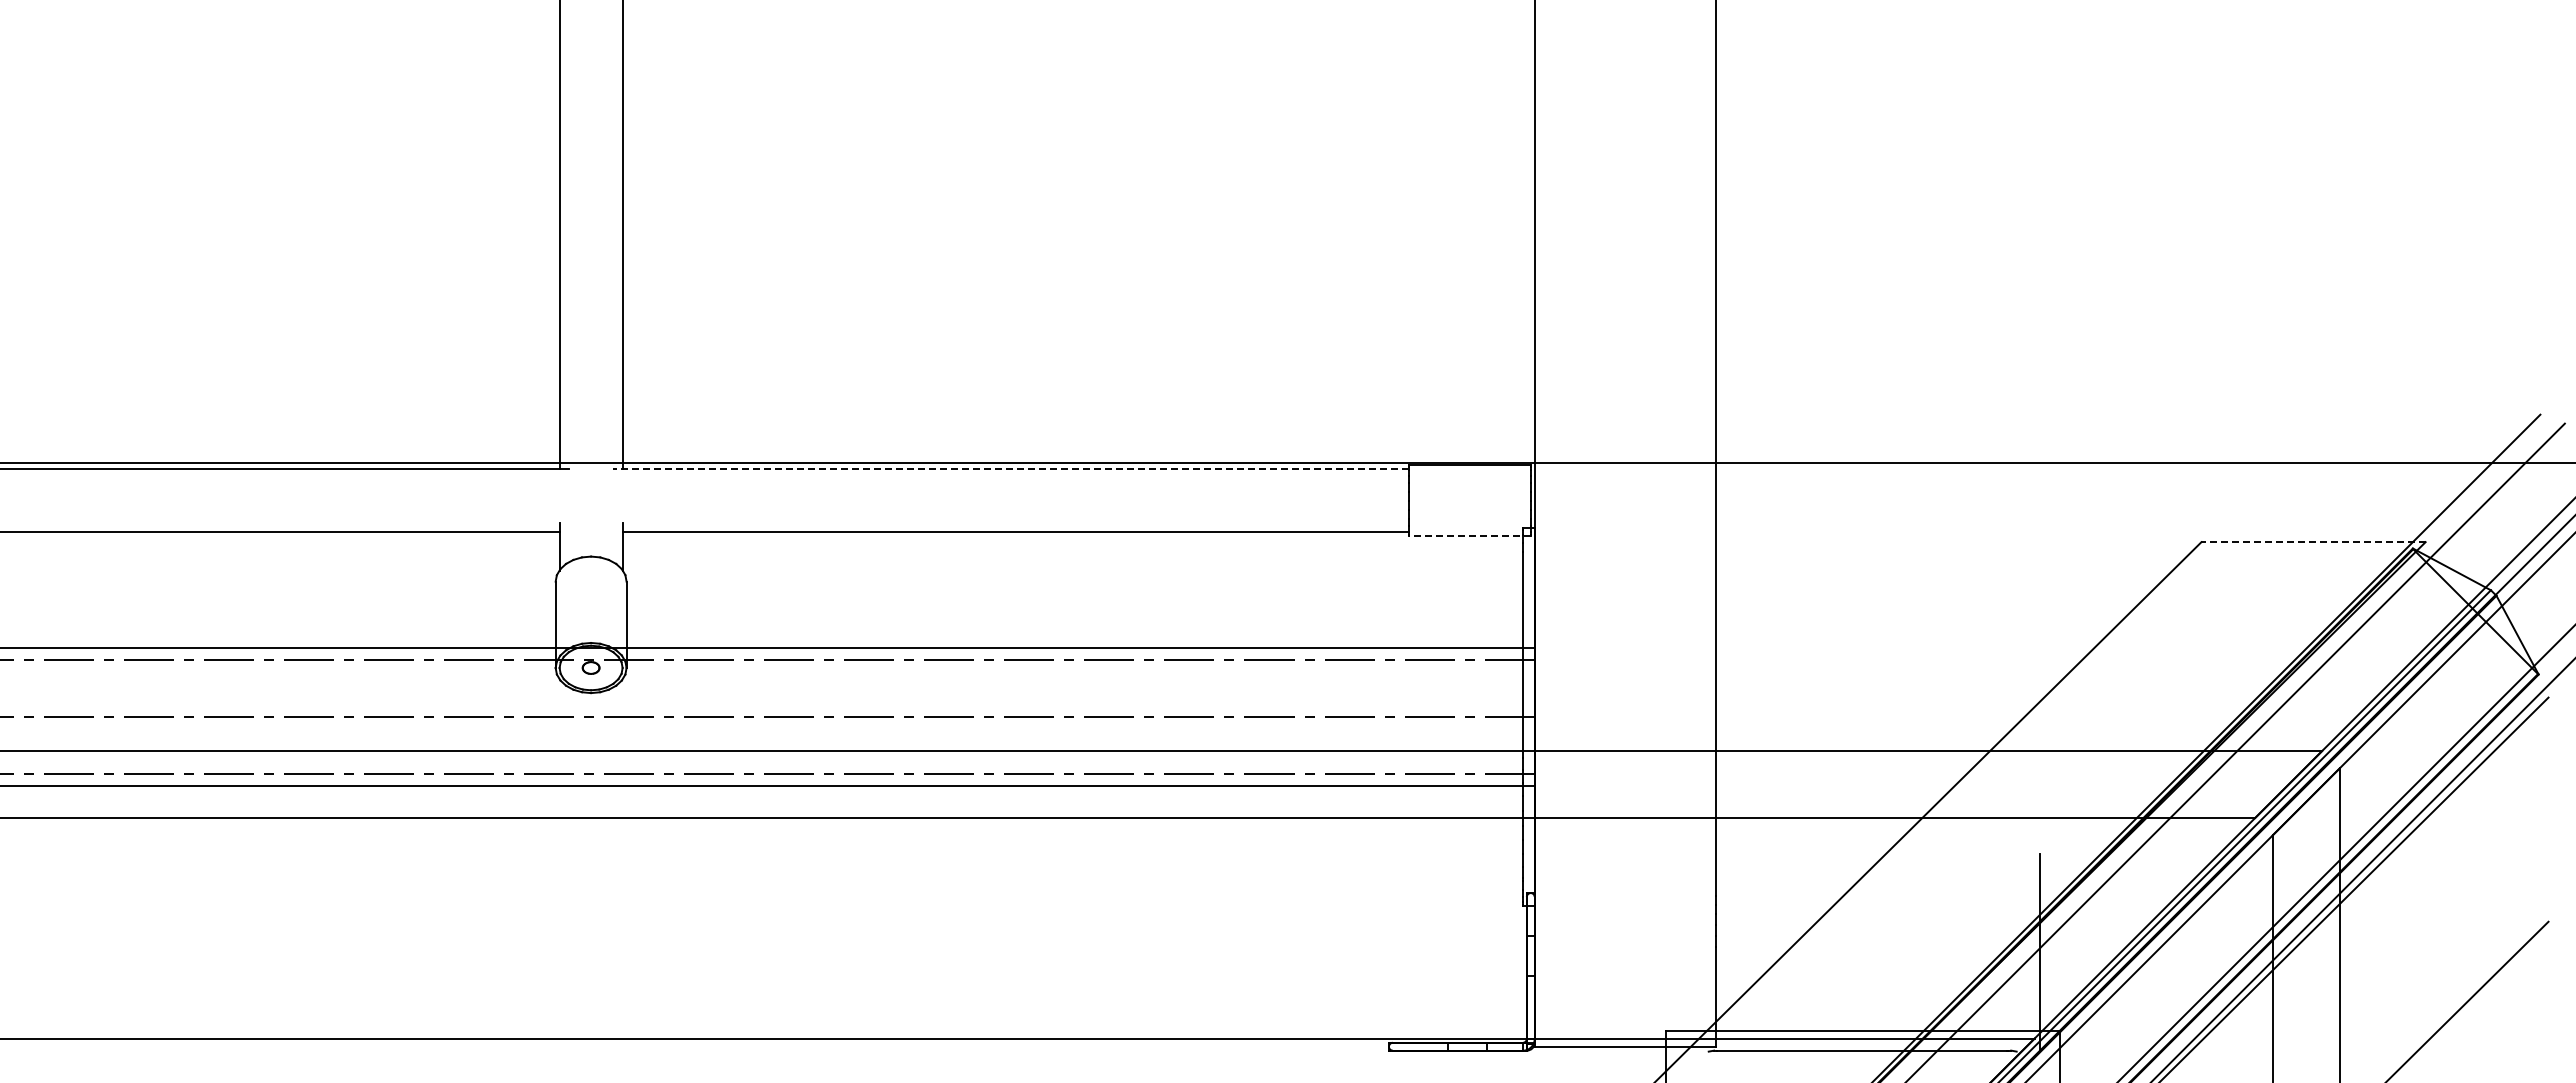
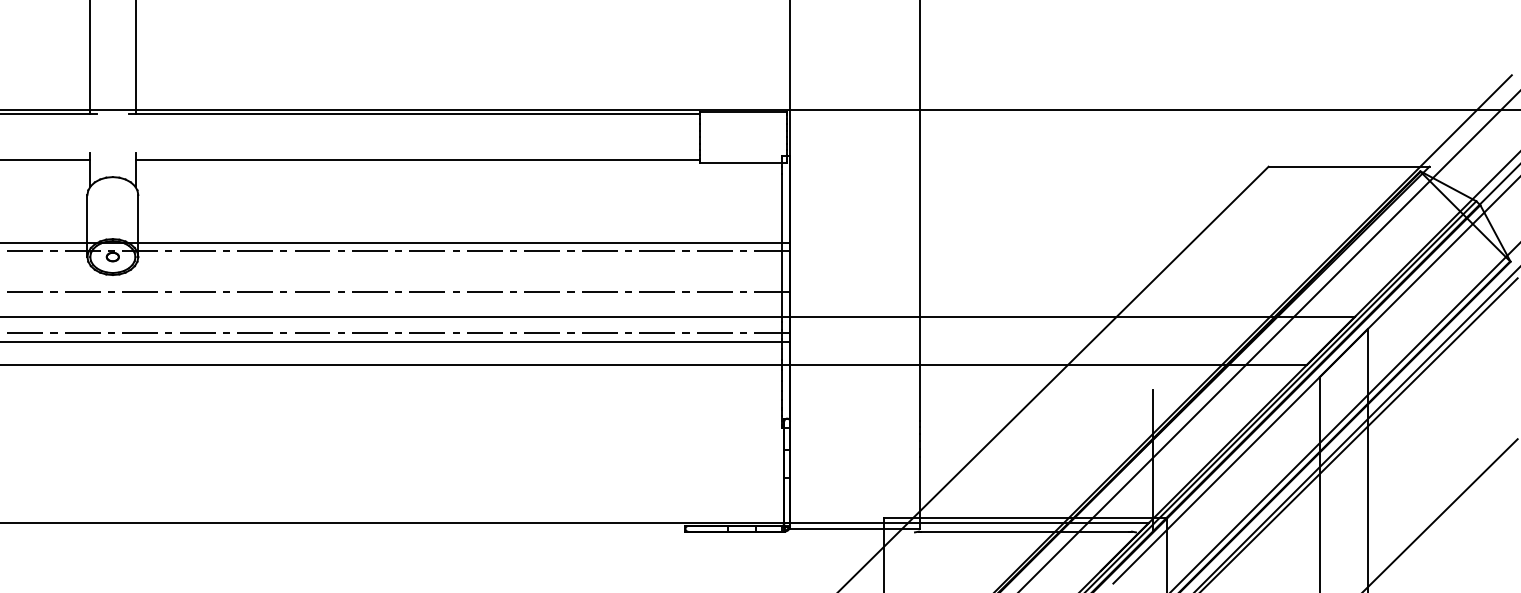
line: (1011, 469) -> (414, 114), dashed -> solid
line: (1469, 536) -> (743, 162), dashed -> solid
line: (2313, 542) -> (1349, 166), dashed -> solid

